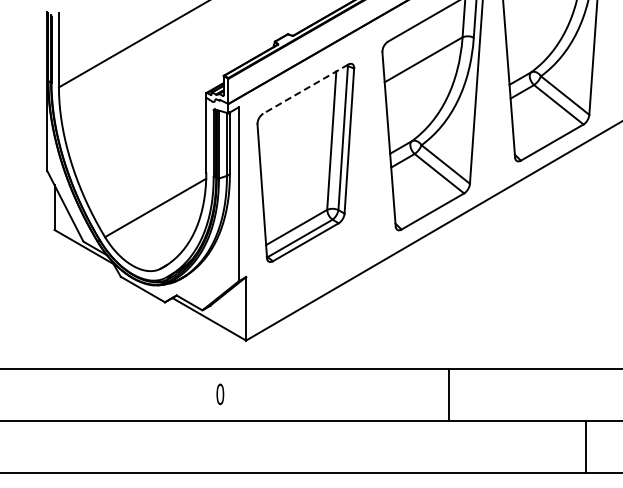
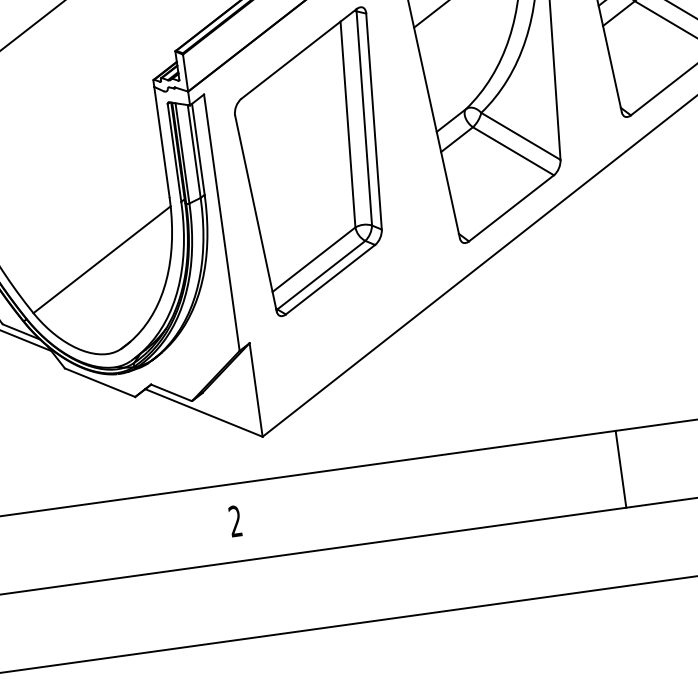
line: (305, 89) -> (298, 54), dashed -> solid
text: (220, 394) -> (235, 521), 0 -> 2
line: (448, 395) -> (620, 469), moved

